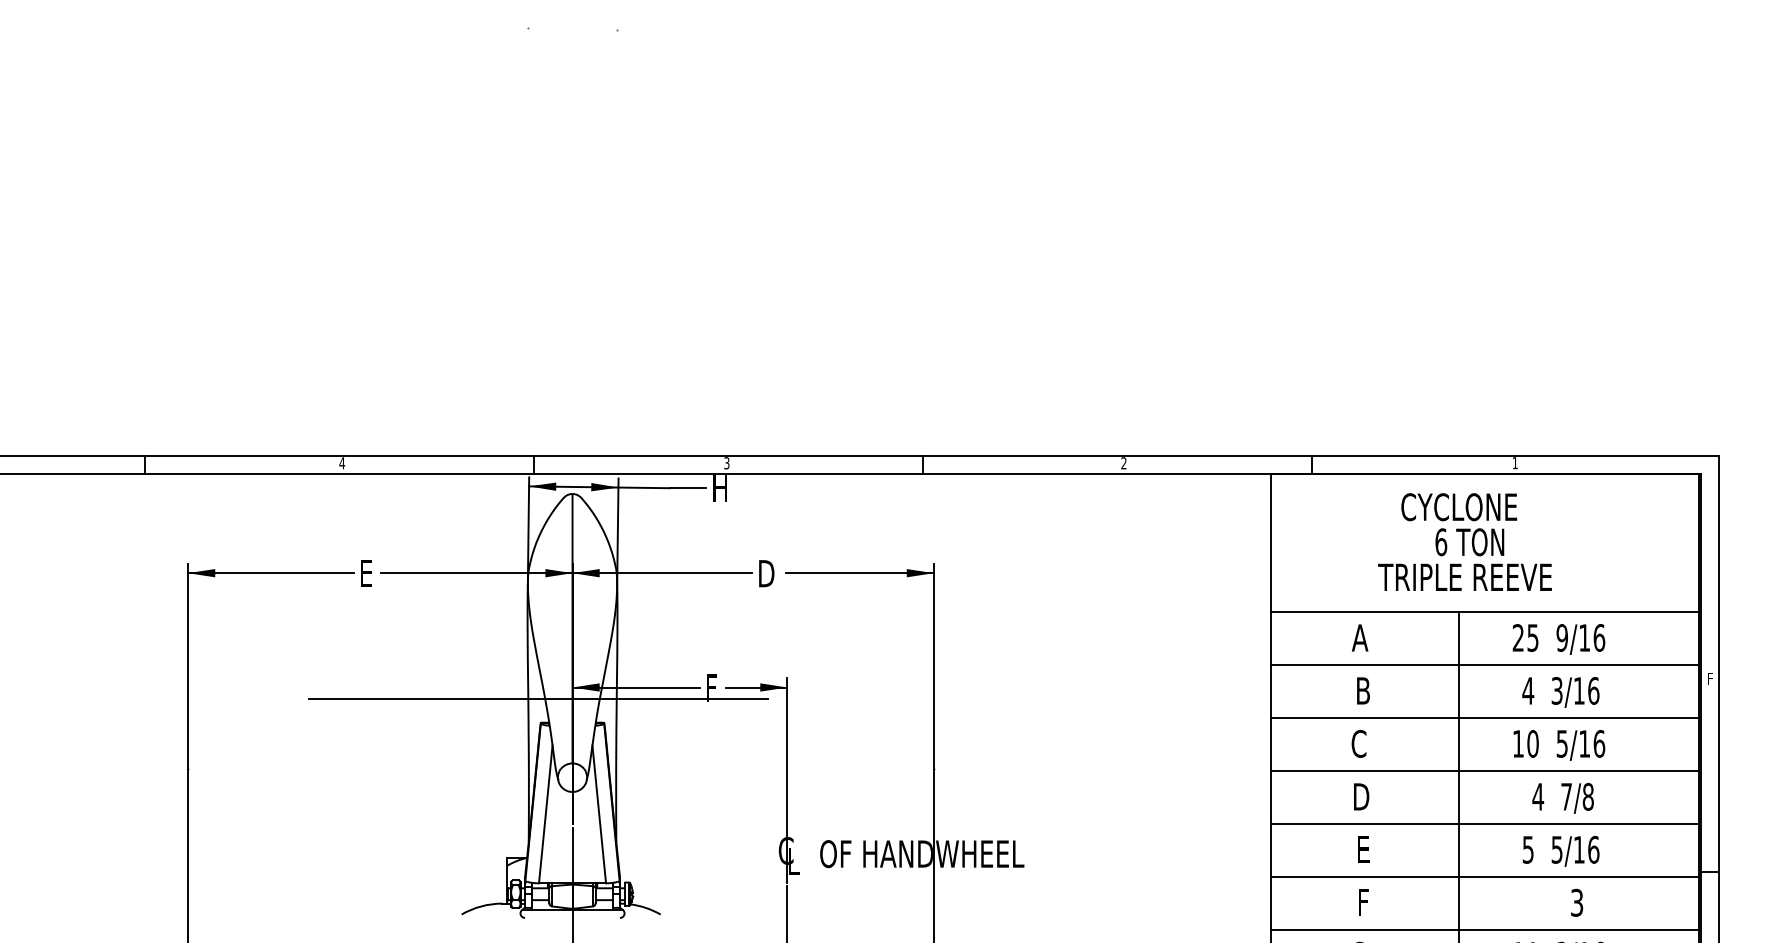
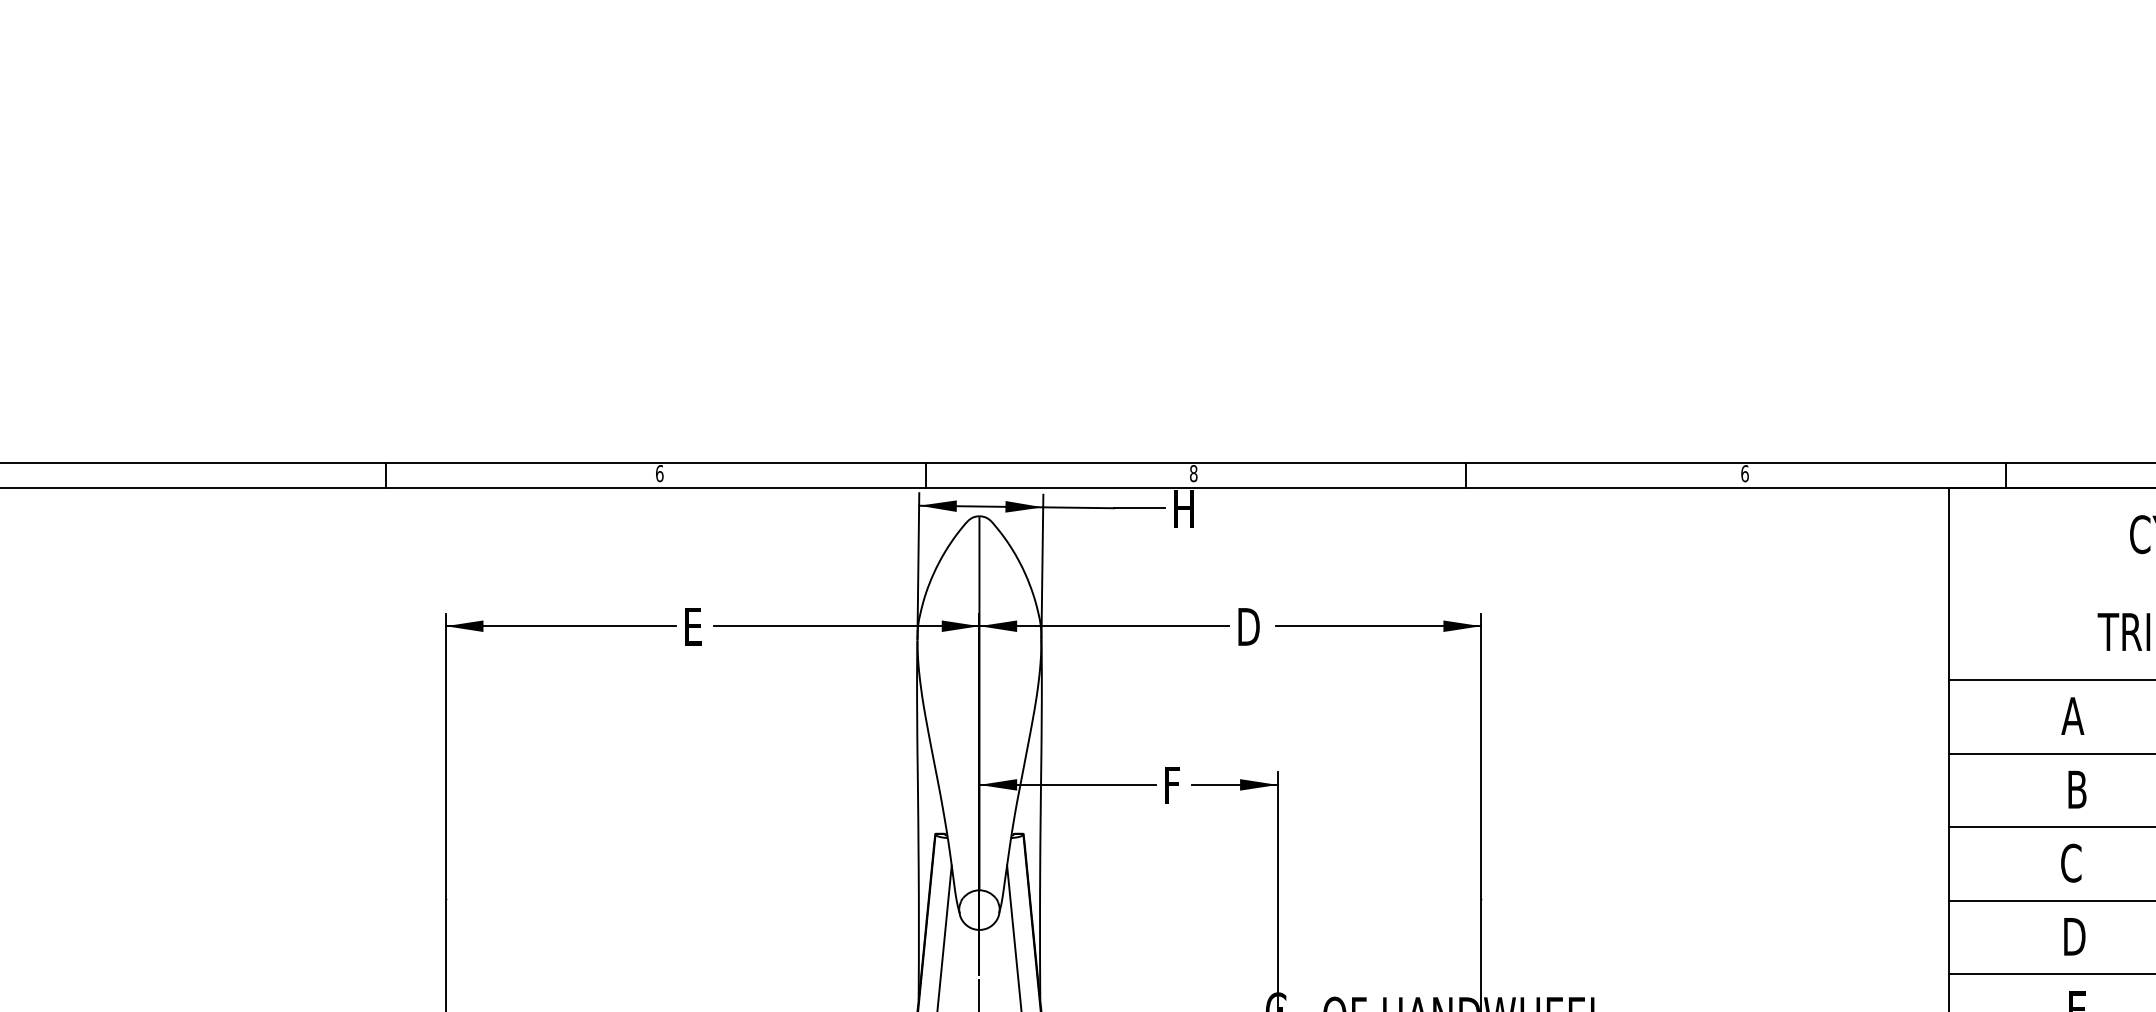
text: (341, 463) -> (658, 473), 4 -> 6
text: (726, 463) -> (1193, 473), 3 -> 8
text: (1123, 463) -> (1744, 473), 2 -> 6
line: (538, 698) -> (932, 800), removed

